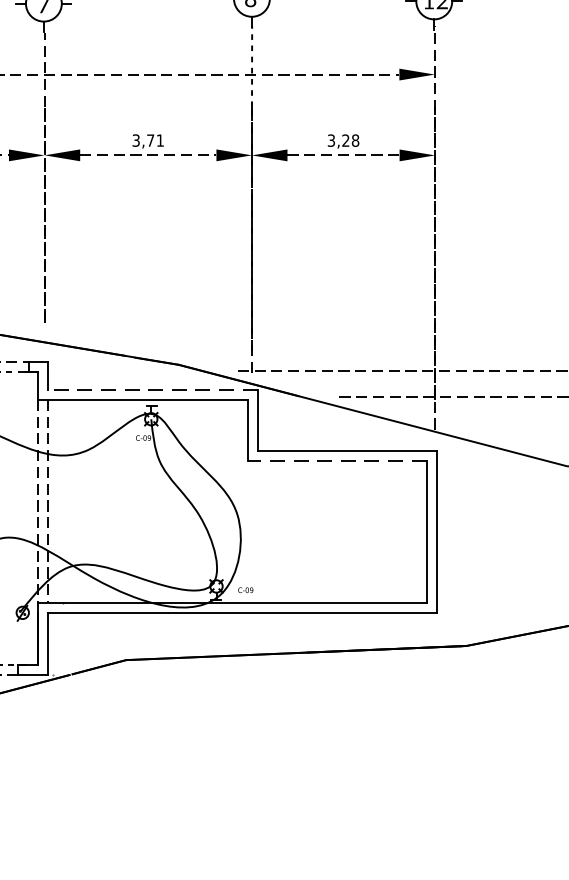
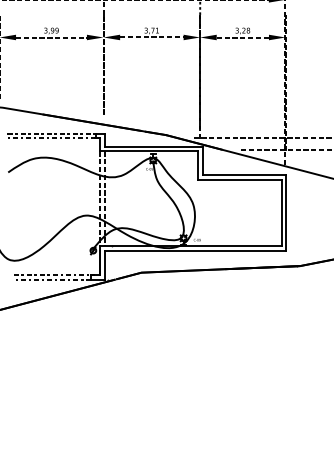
line: (151, 389) -> (153, 146), dashed -> solid
line: (336, 460) -> (239, 179), dashed -> solid

